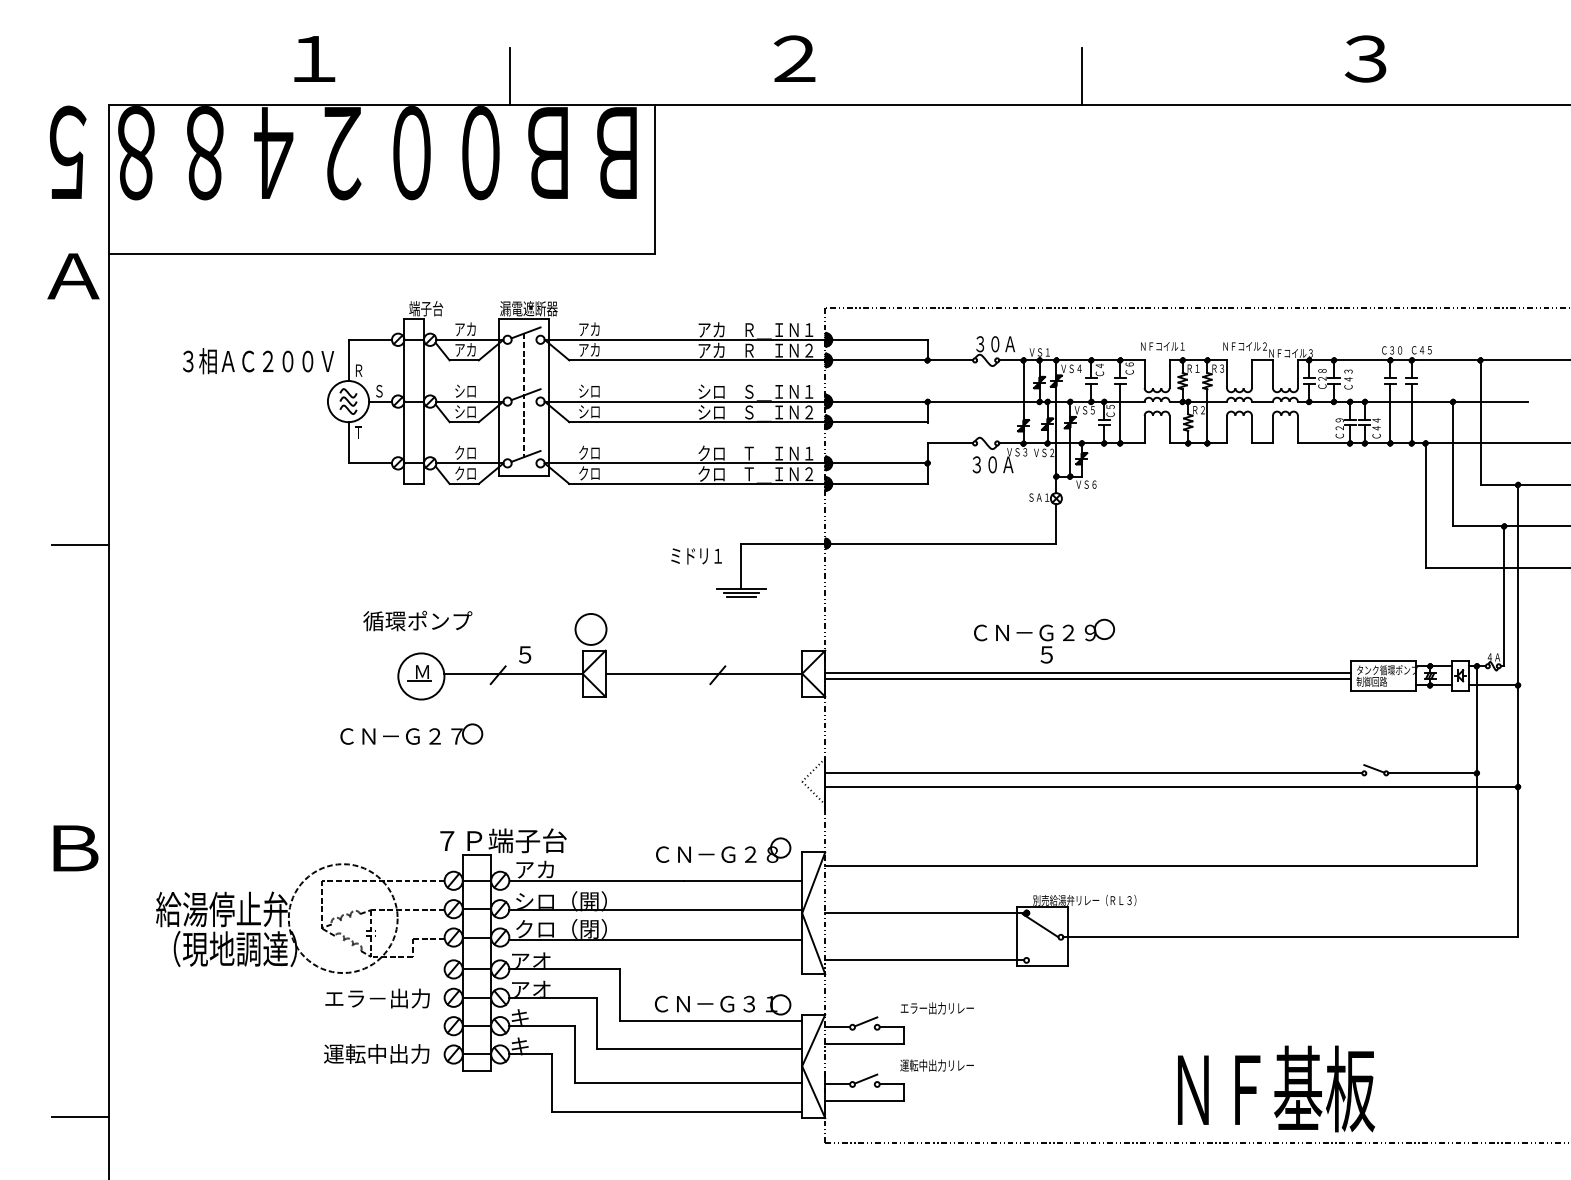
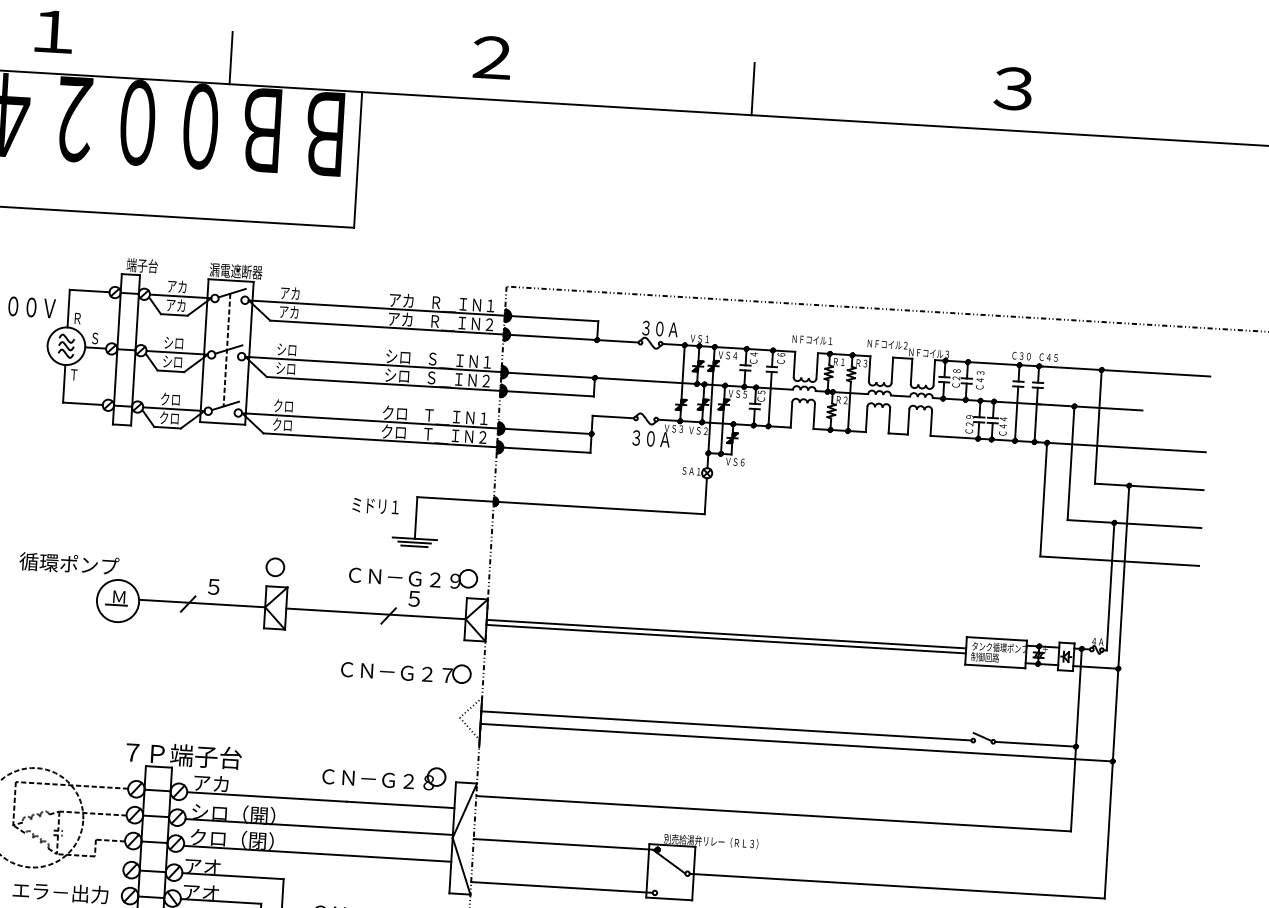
text: (417, 620) -> (69, 563), moved
circle: (590, 629) -> (274, 567), size x0.62
part: (1044, 640) -> (413, 585), moved
part: (411, 733) -> (406, 670), moved

